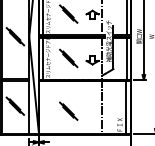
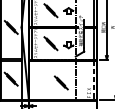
line: (126, 107) -> (93, 80), solid -> dashed
line: (68, 110) -> (61, 82), moved

